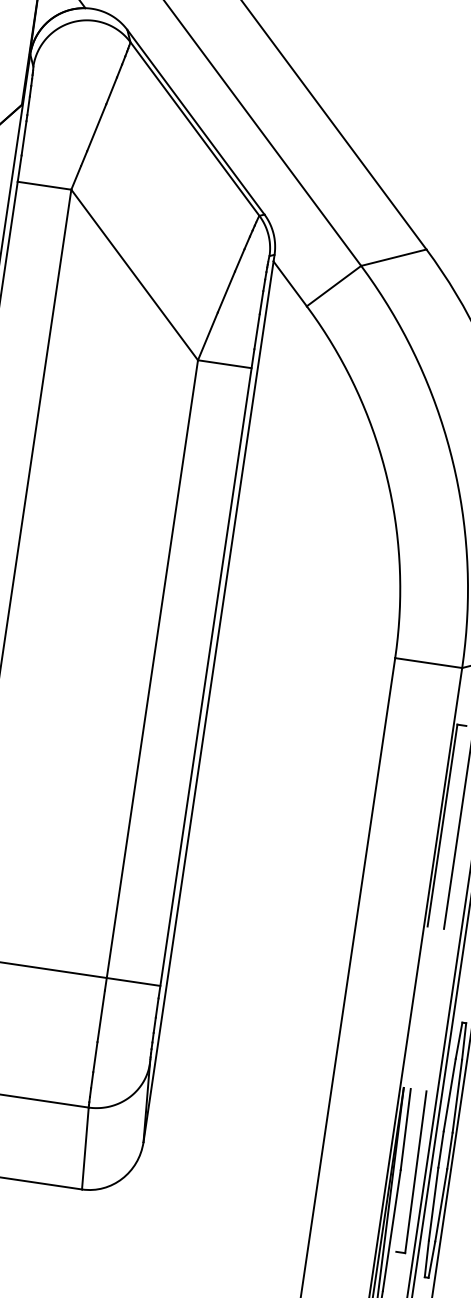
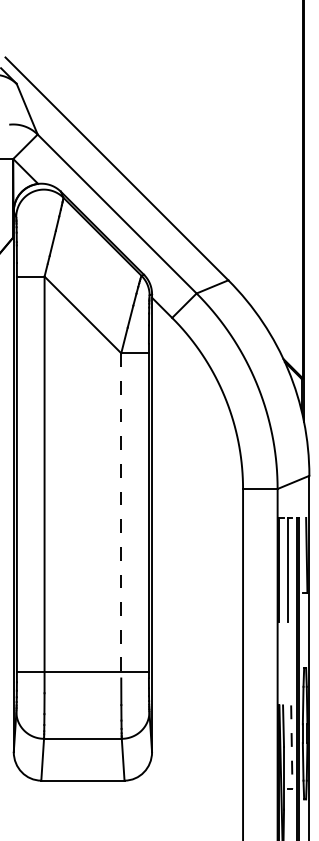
line: (152, 674) -> (121, 515), solid -> dashed
line: (415, 1172) -> (291, 747), solid -> dashed

